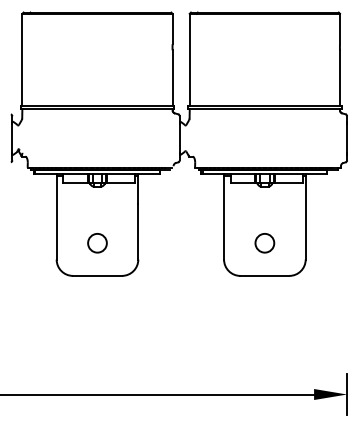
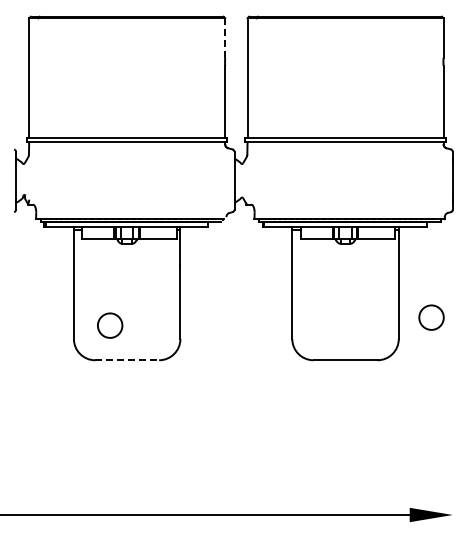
line: (172, 29) -> (225, 38), solid -> dashed
circle: (97, 243) -> (110, 325), moved
circle: (264, 243) -> (431, 317), moved
line: (97, 276) -> (127, 360), solid -> dashed
line: (346, 394) -> (452, 514), removed

